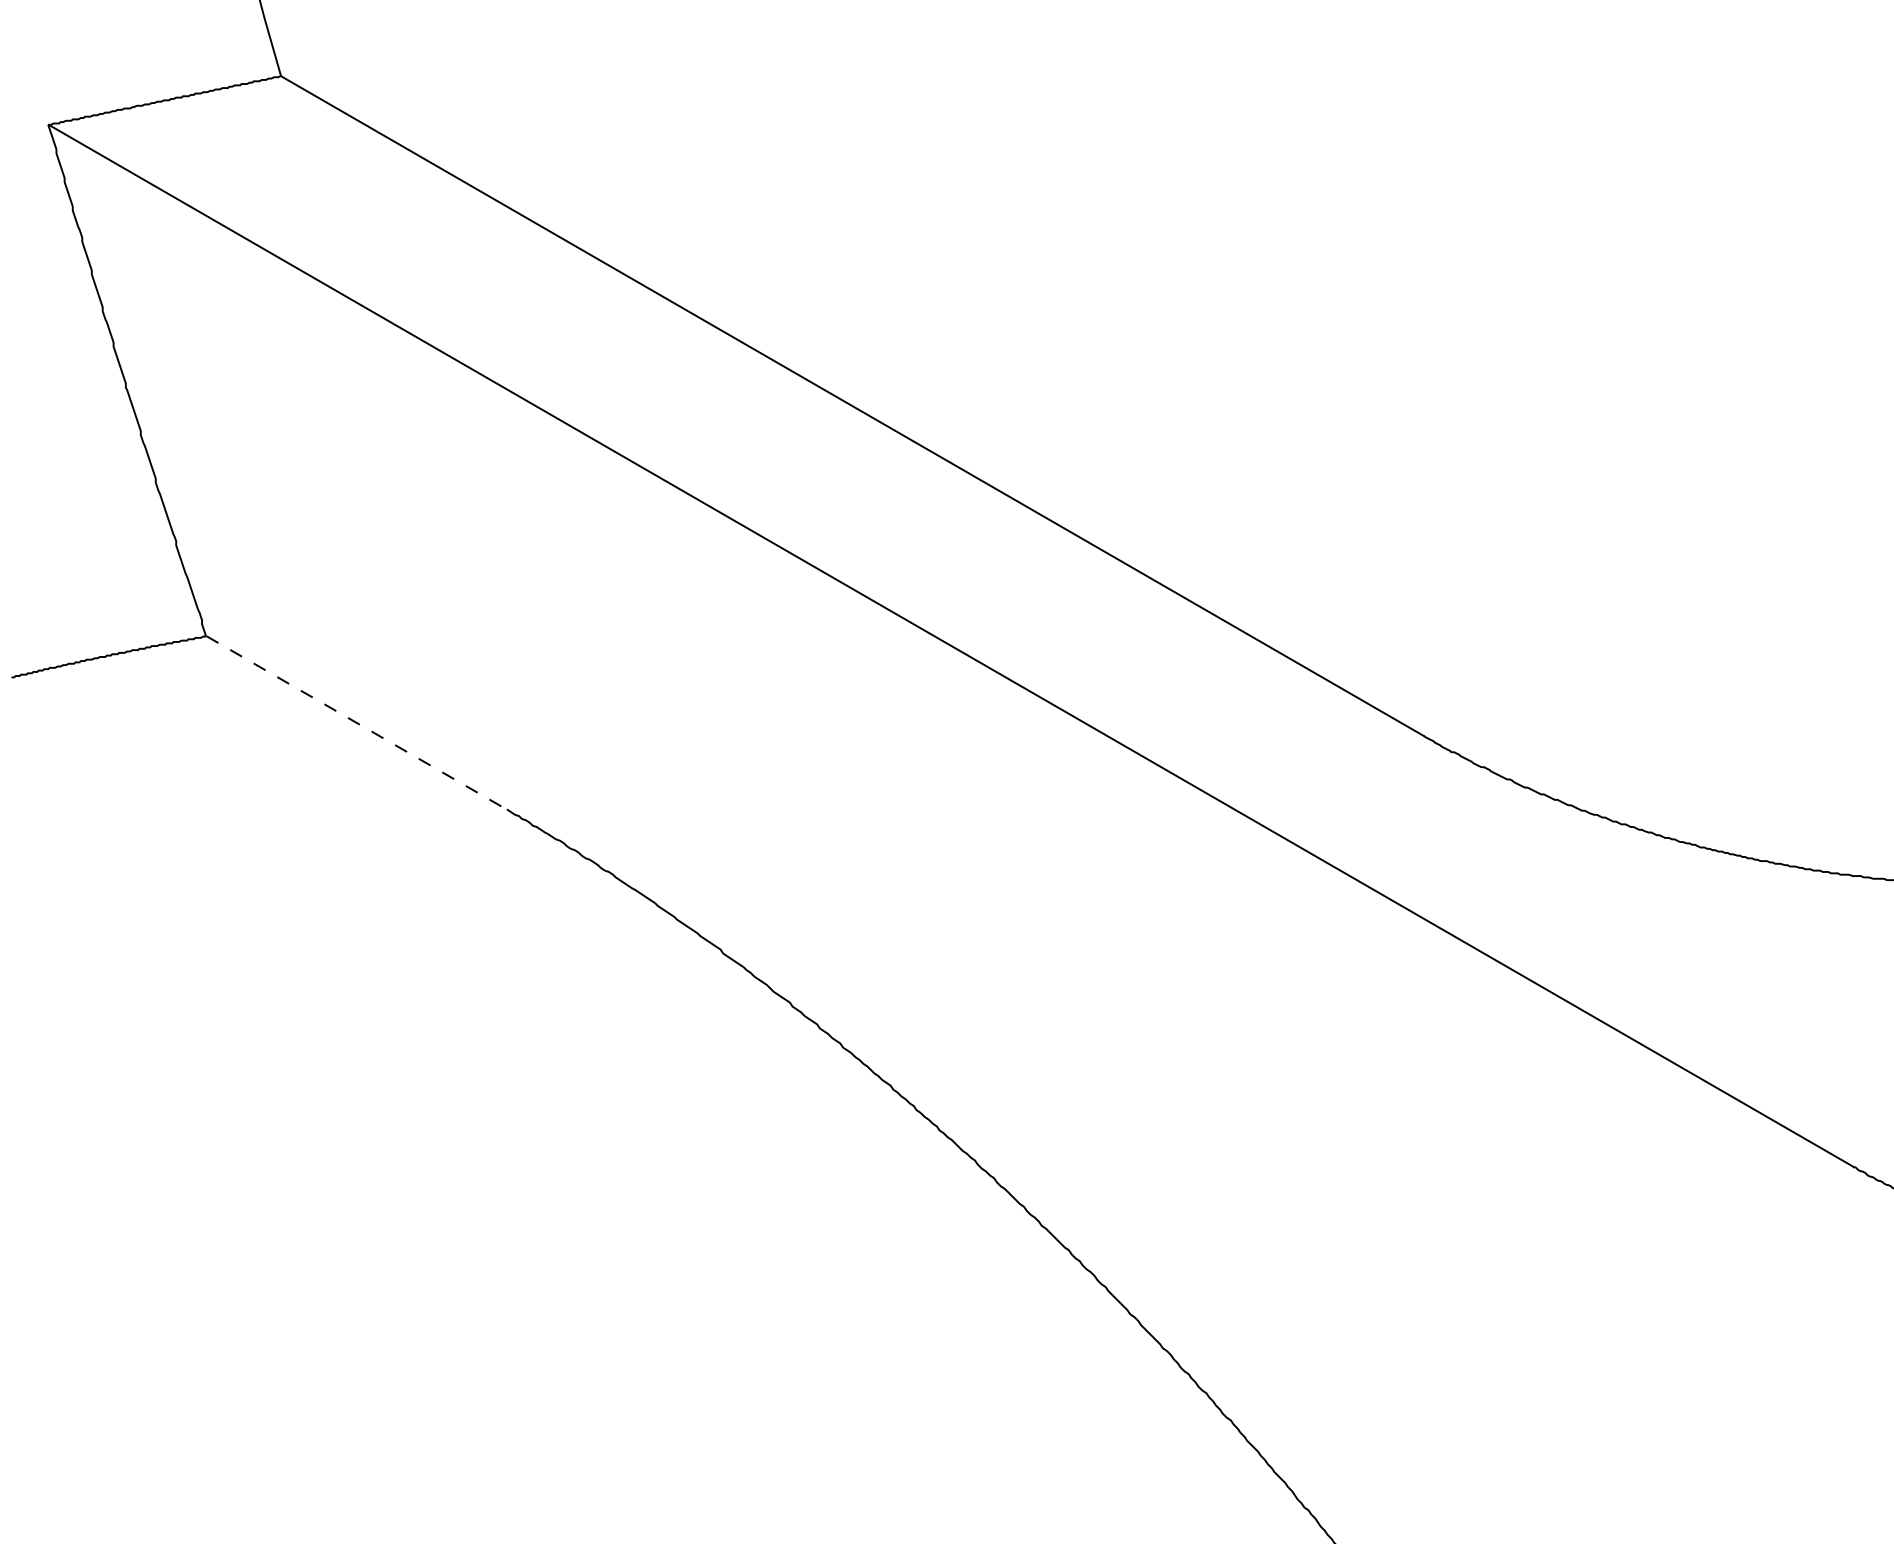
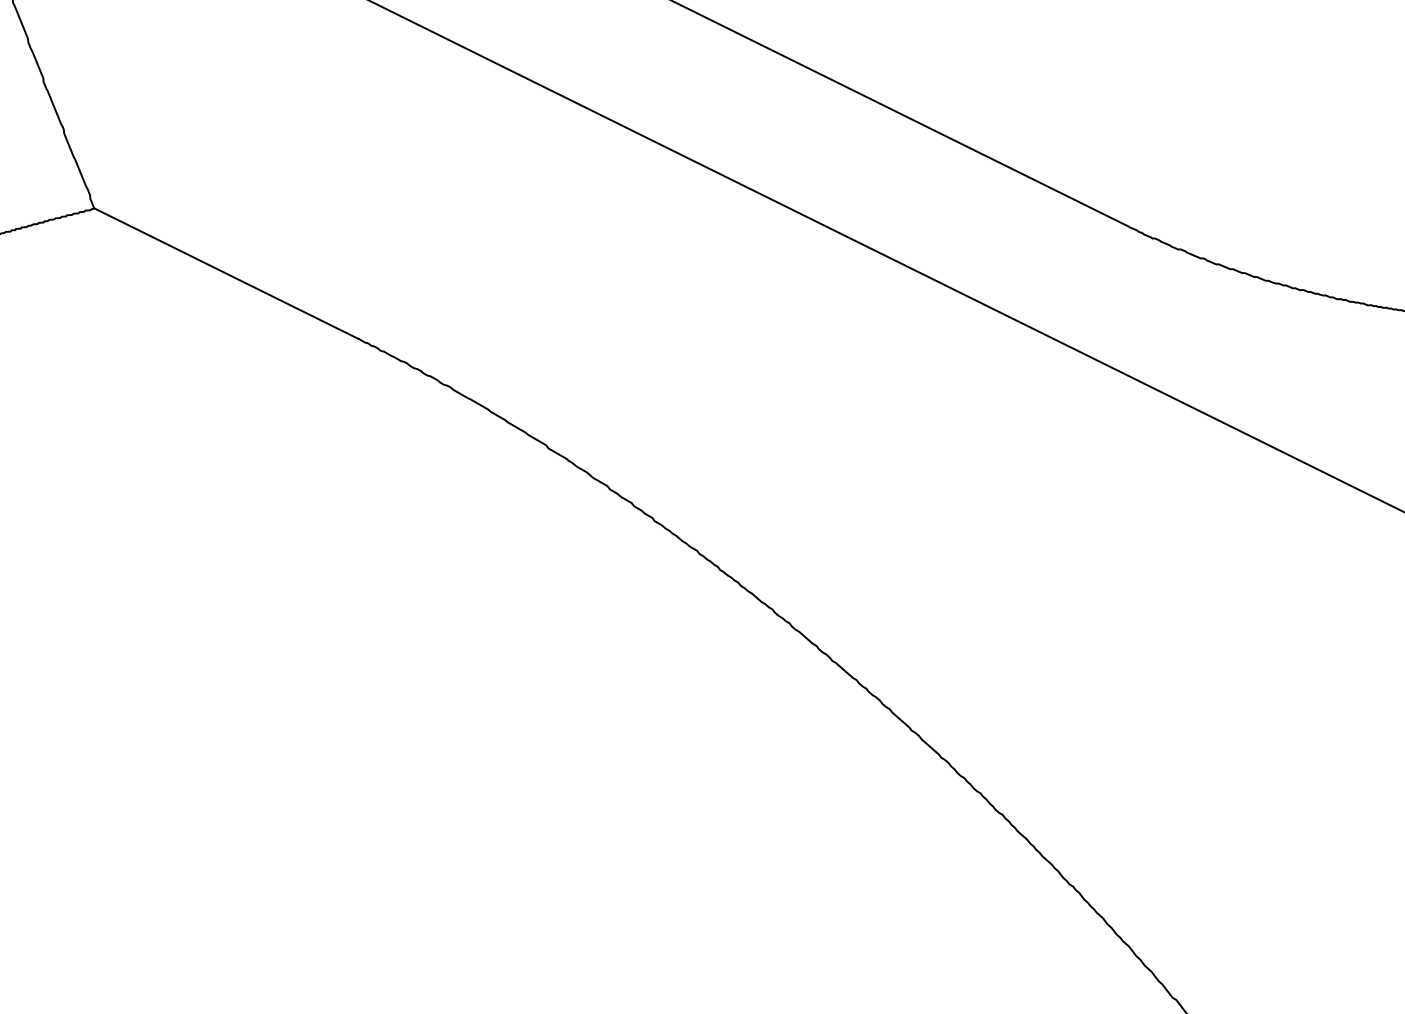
line: (356, 723) -> (226, 274), dashed -> solid

